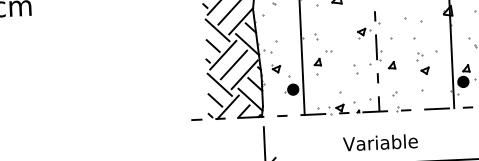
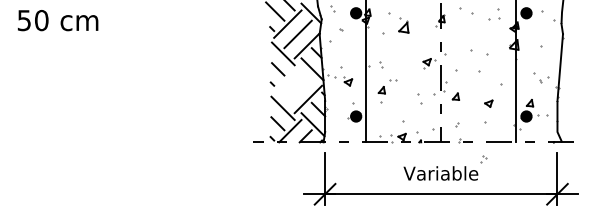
line: (222, 54) -> (287, 78), removed
part: (419, 56) -> (483, 159), moved
line: (233, 64) -> (297, 88), removed
part: (276, 68) -> (348, 81), moved

